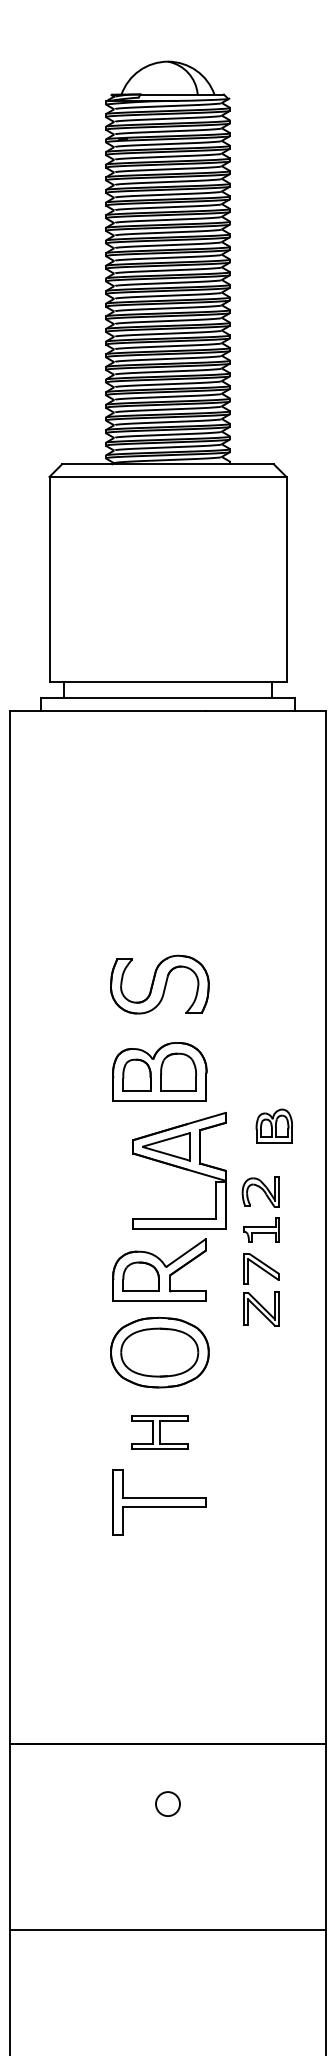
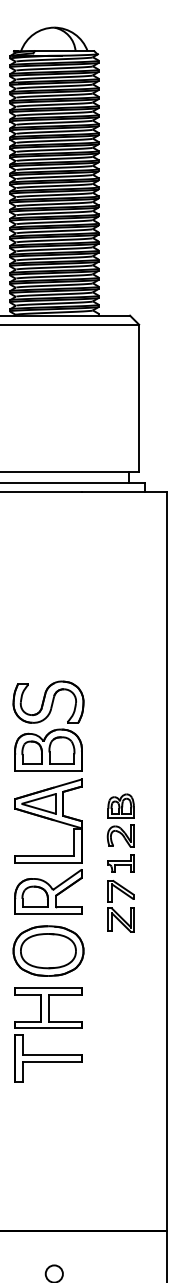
part: (159, 984) -> (48, 702), moved
part: (273, 1125) -> (120, 805), moved
part: (179, 1170) -> (48, 820), moved
part: (159, 1432) -> (48, 1008), size x1.67

